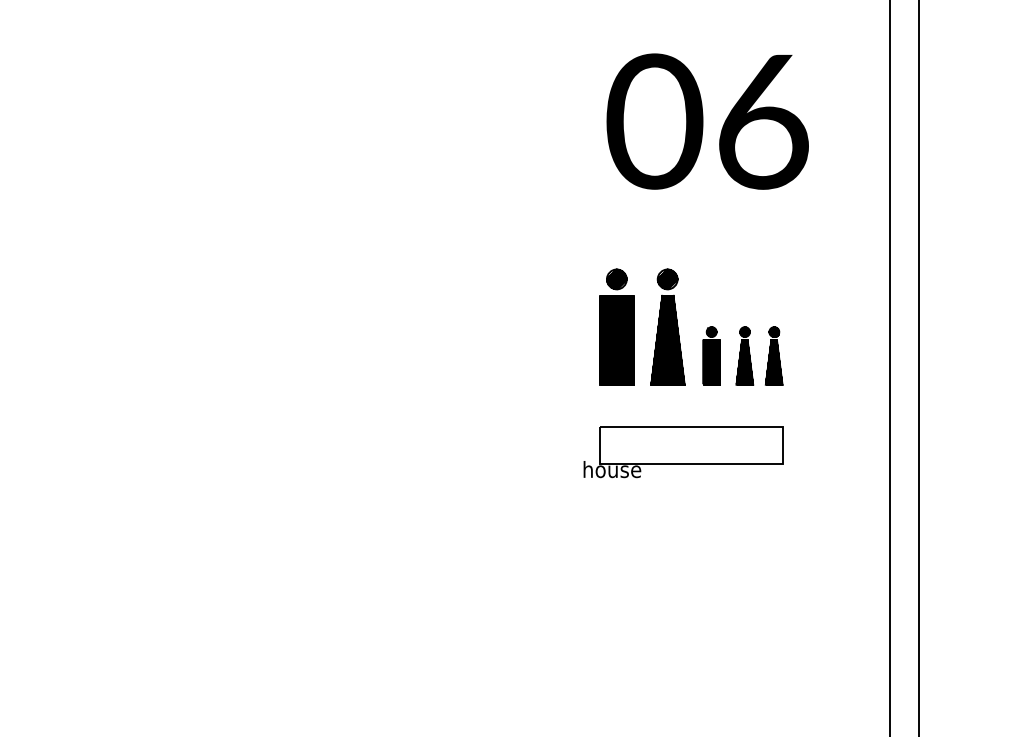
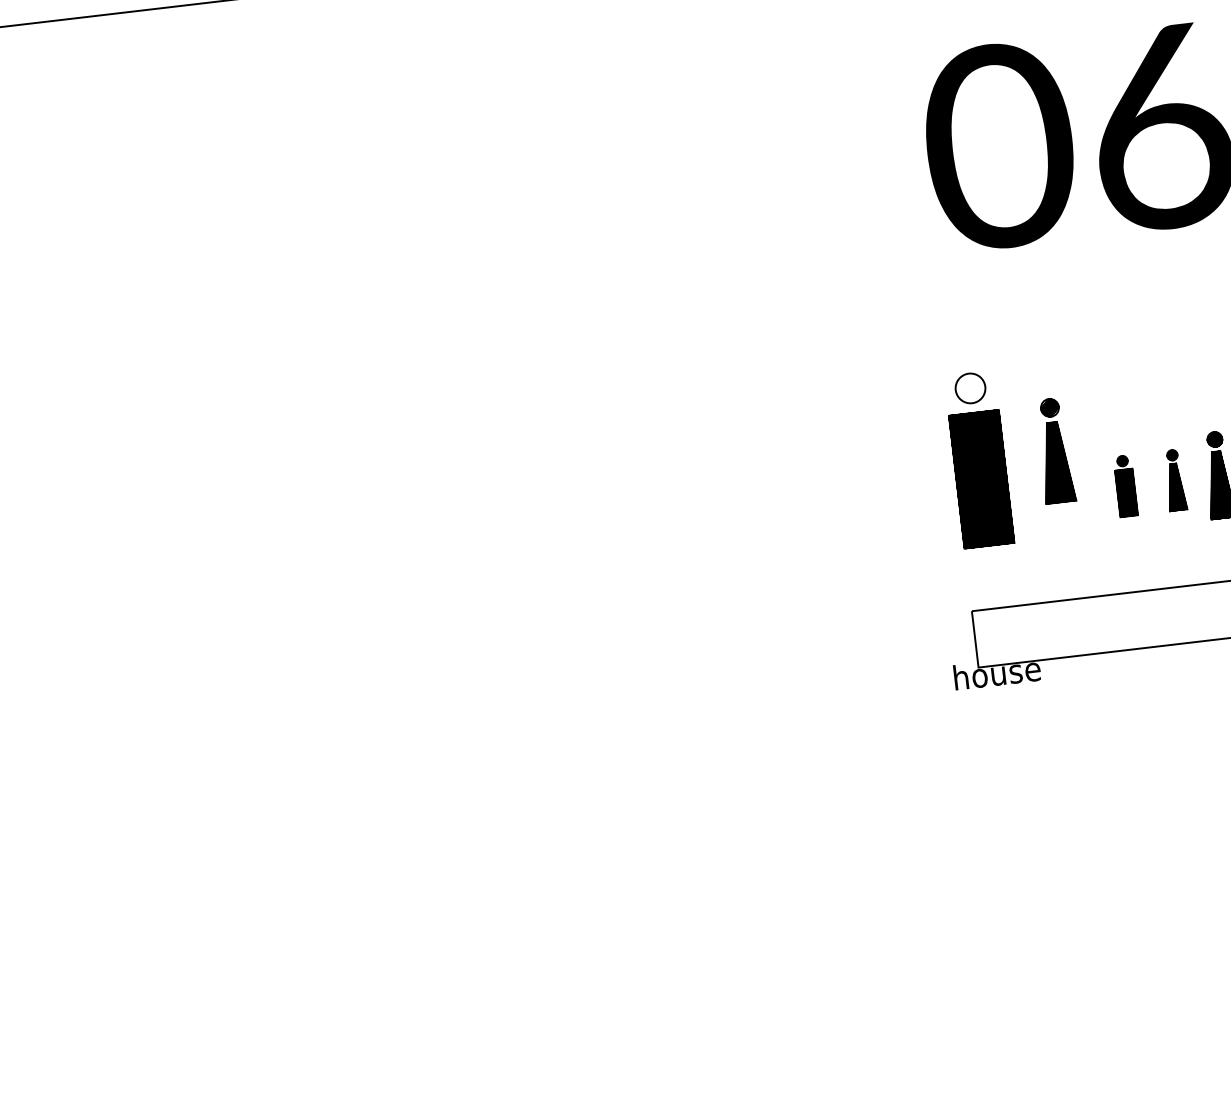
hatch: (616, 279) -> (970, 388), removed
part: (667, 326) -> (1054, 449), size x0.6
part: (711, 355) -> (1125, 485), size x0.7
part: (744, 355) -> (1174, 479), size x0.7

